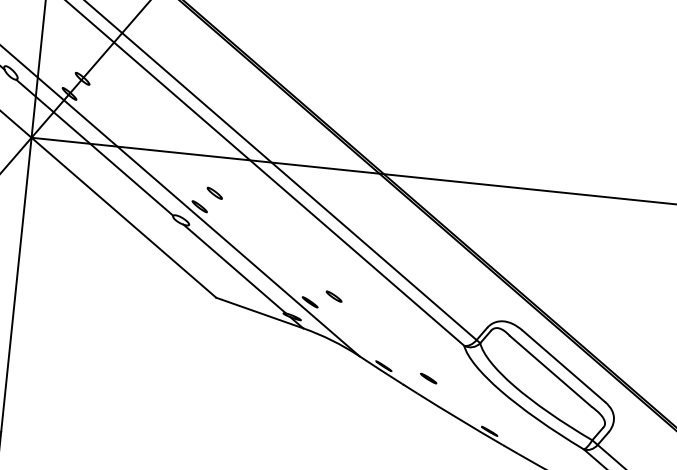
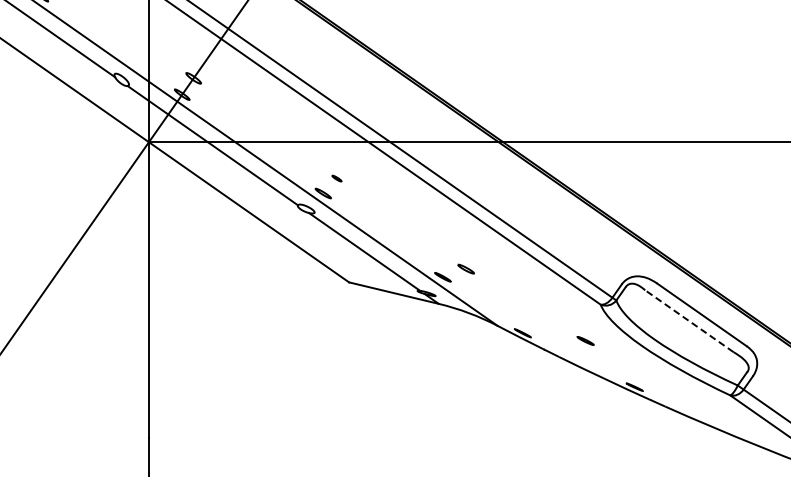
part: (214, 193) -> (336, 178), size x0.6
line: (550, 371) -> (689, 321), solid -> dashed
line: (428, 378) -> (585, 340), moved

